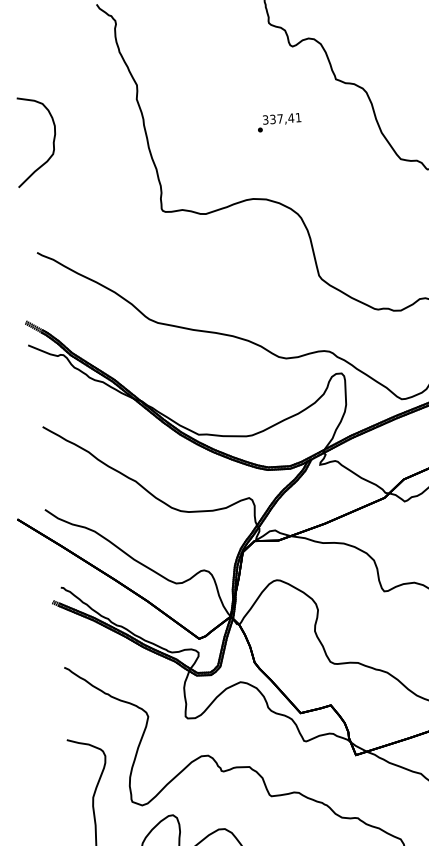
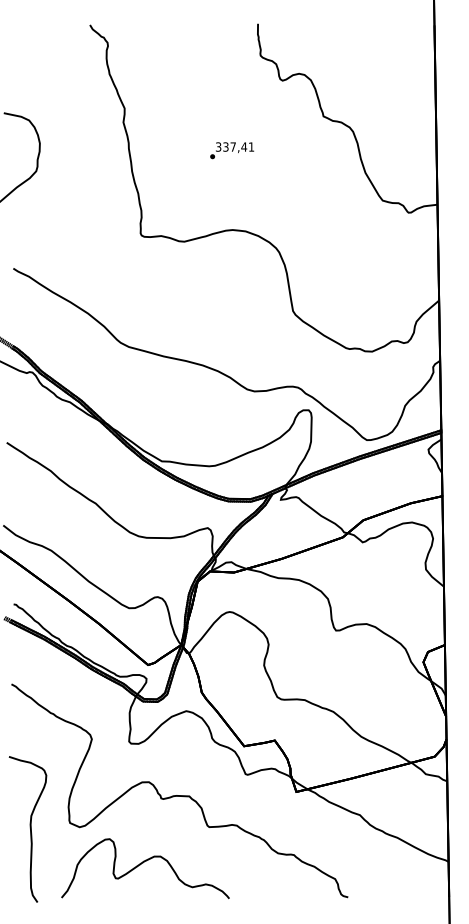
text: (279, 122) -> (232, 150), moved

